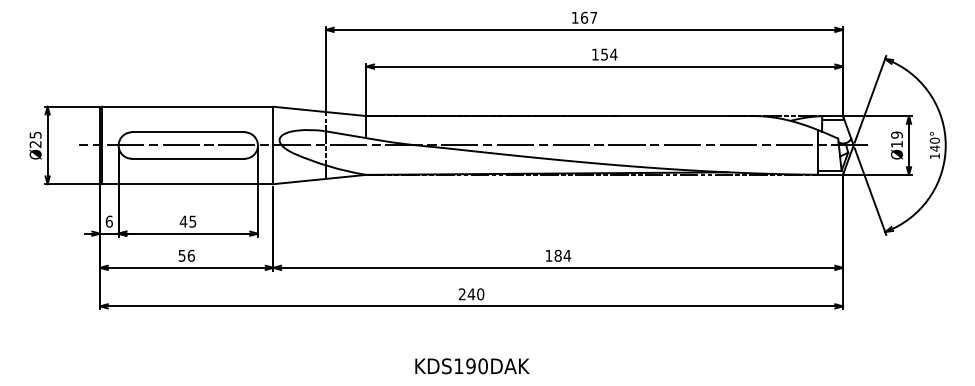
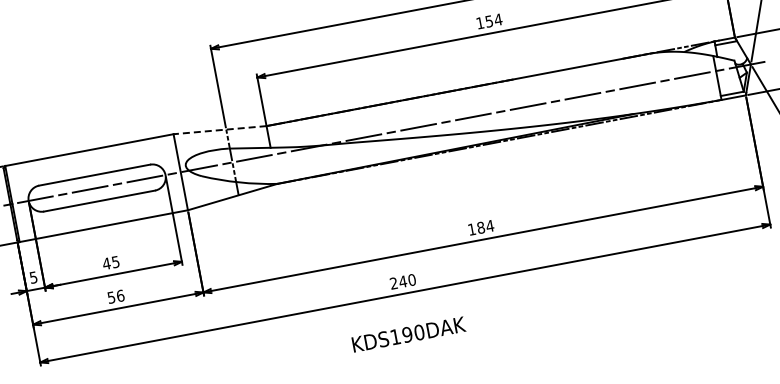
line: (319, 111) -> (219, 130), solid -> dashed
text: (108, 221) -> (32, 277), 6 -> 5
text: (472, 366) -> (408, 334), moved

